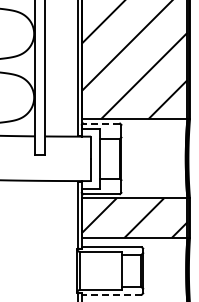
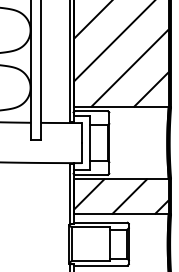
line: (101, 123) -> (91, 111), dashed -> solid
line: (111, 294) -> (100, 265), dashed -> solid

